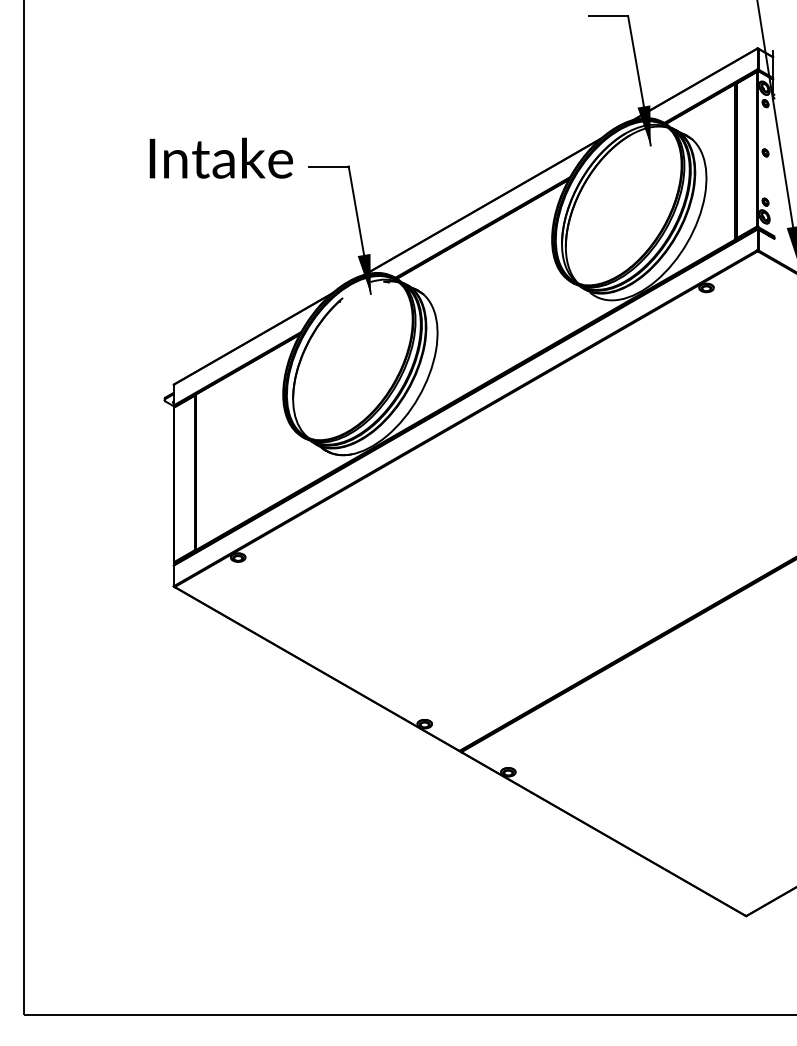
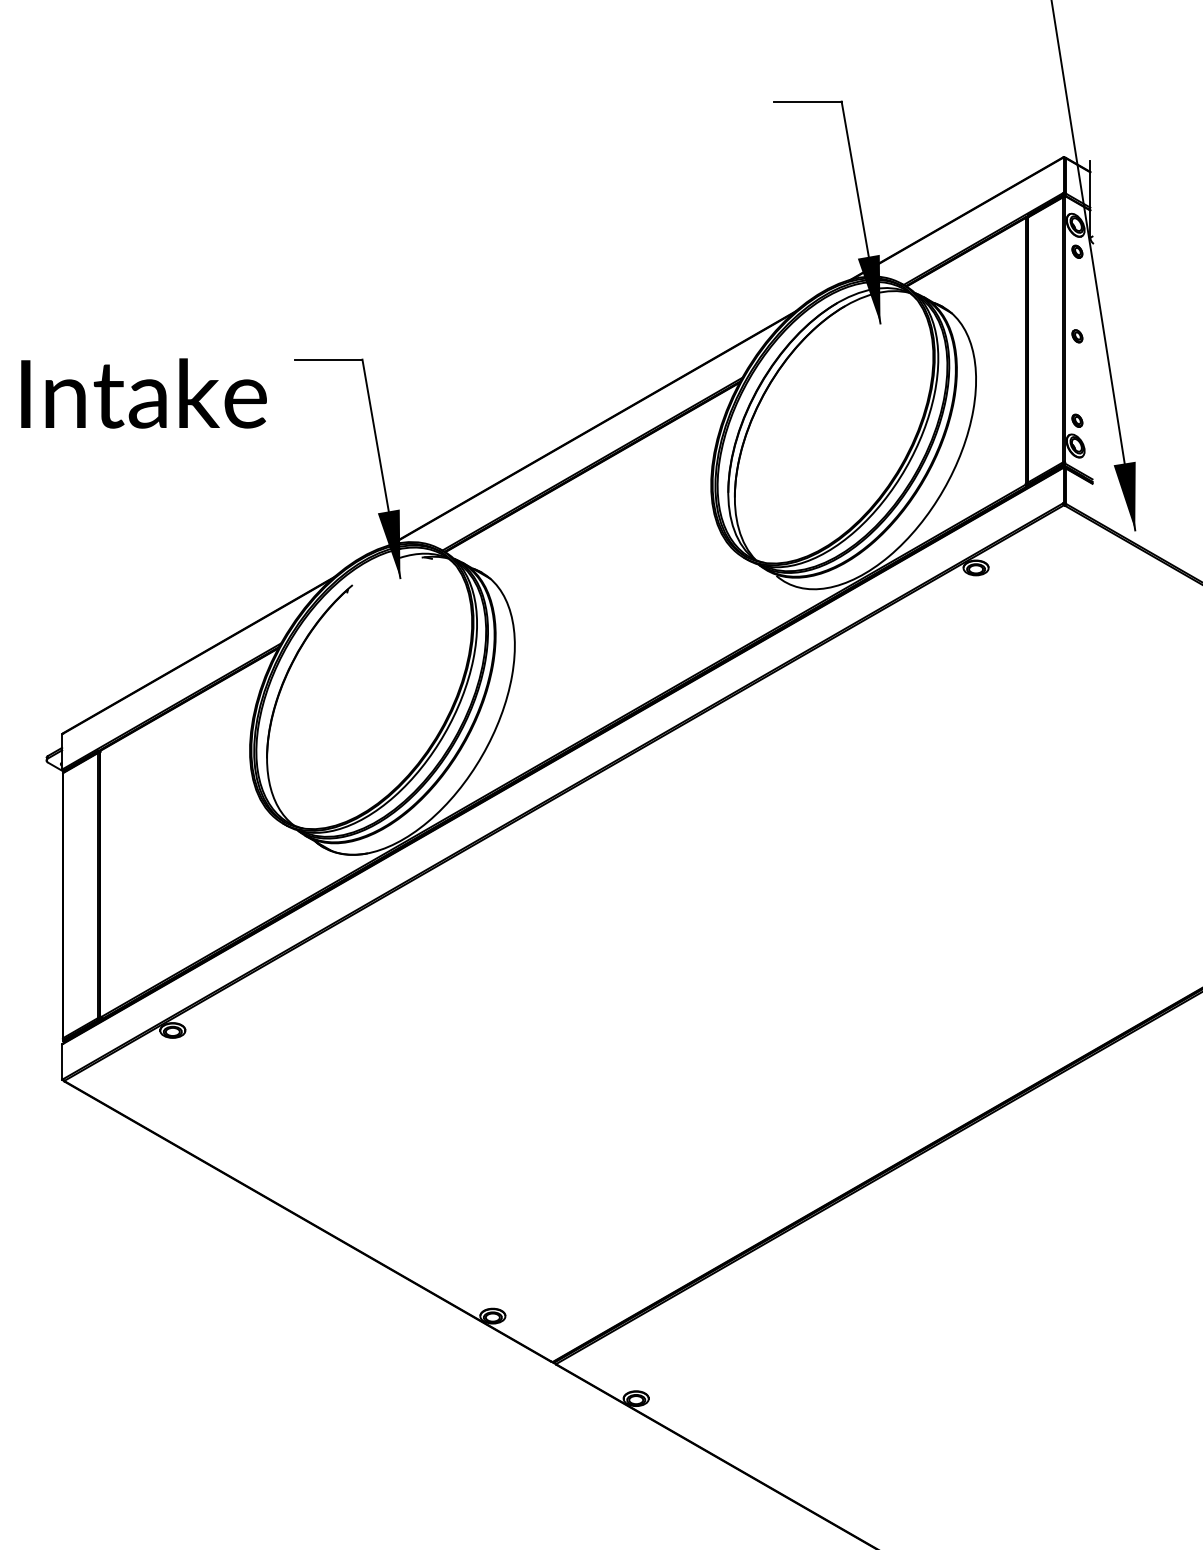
text: (220, 157) -> (142, 392), moved

